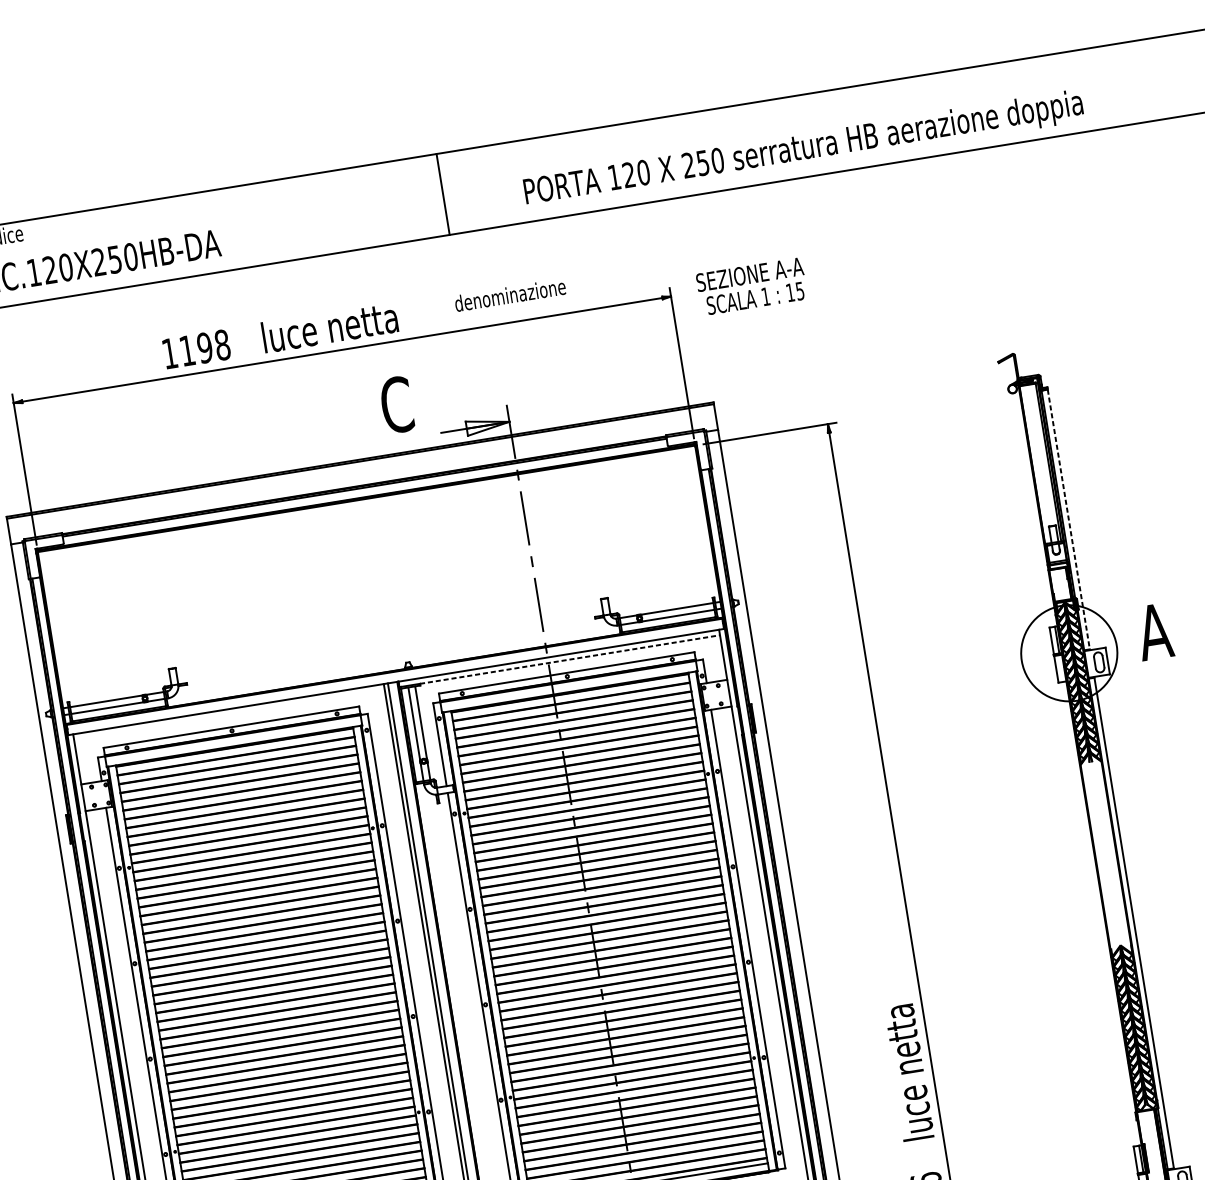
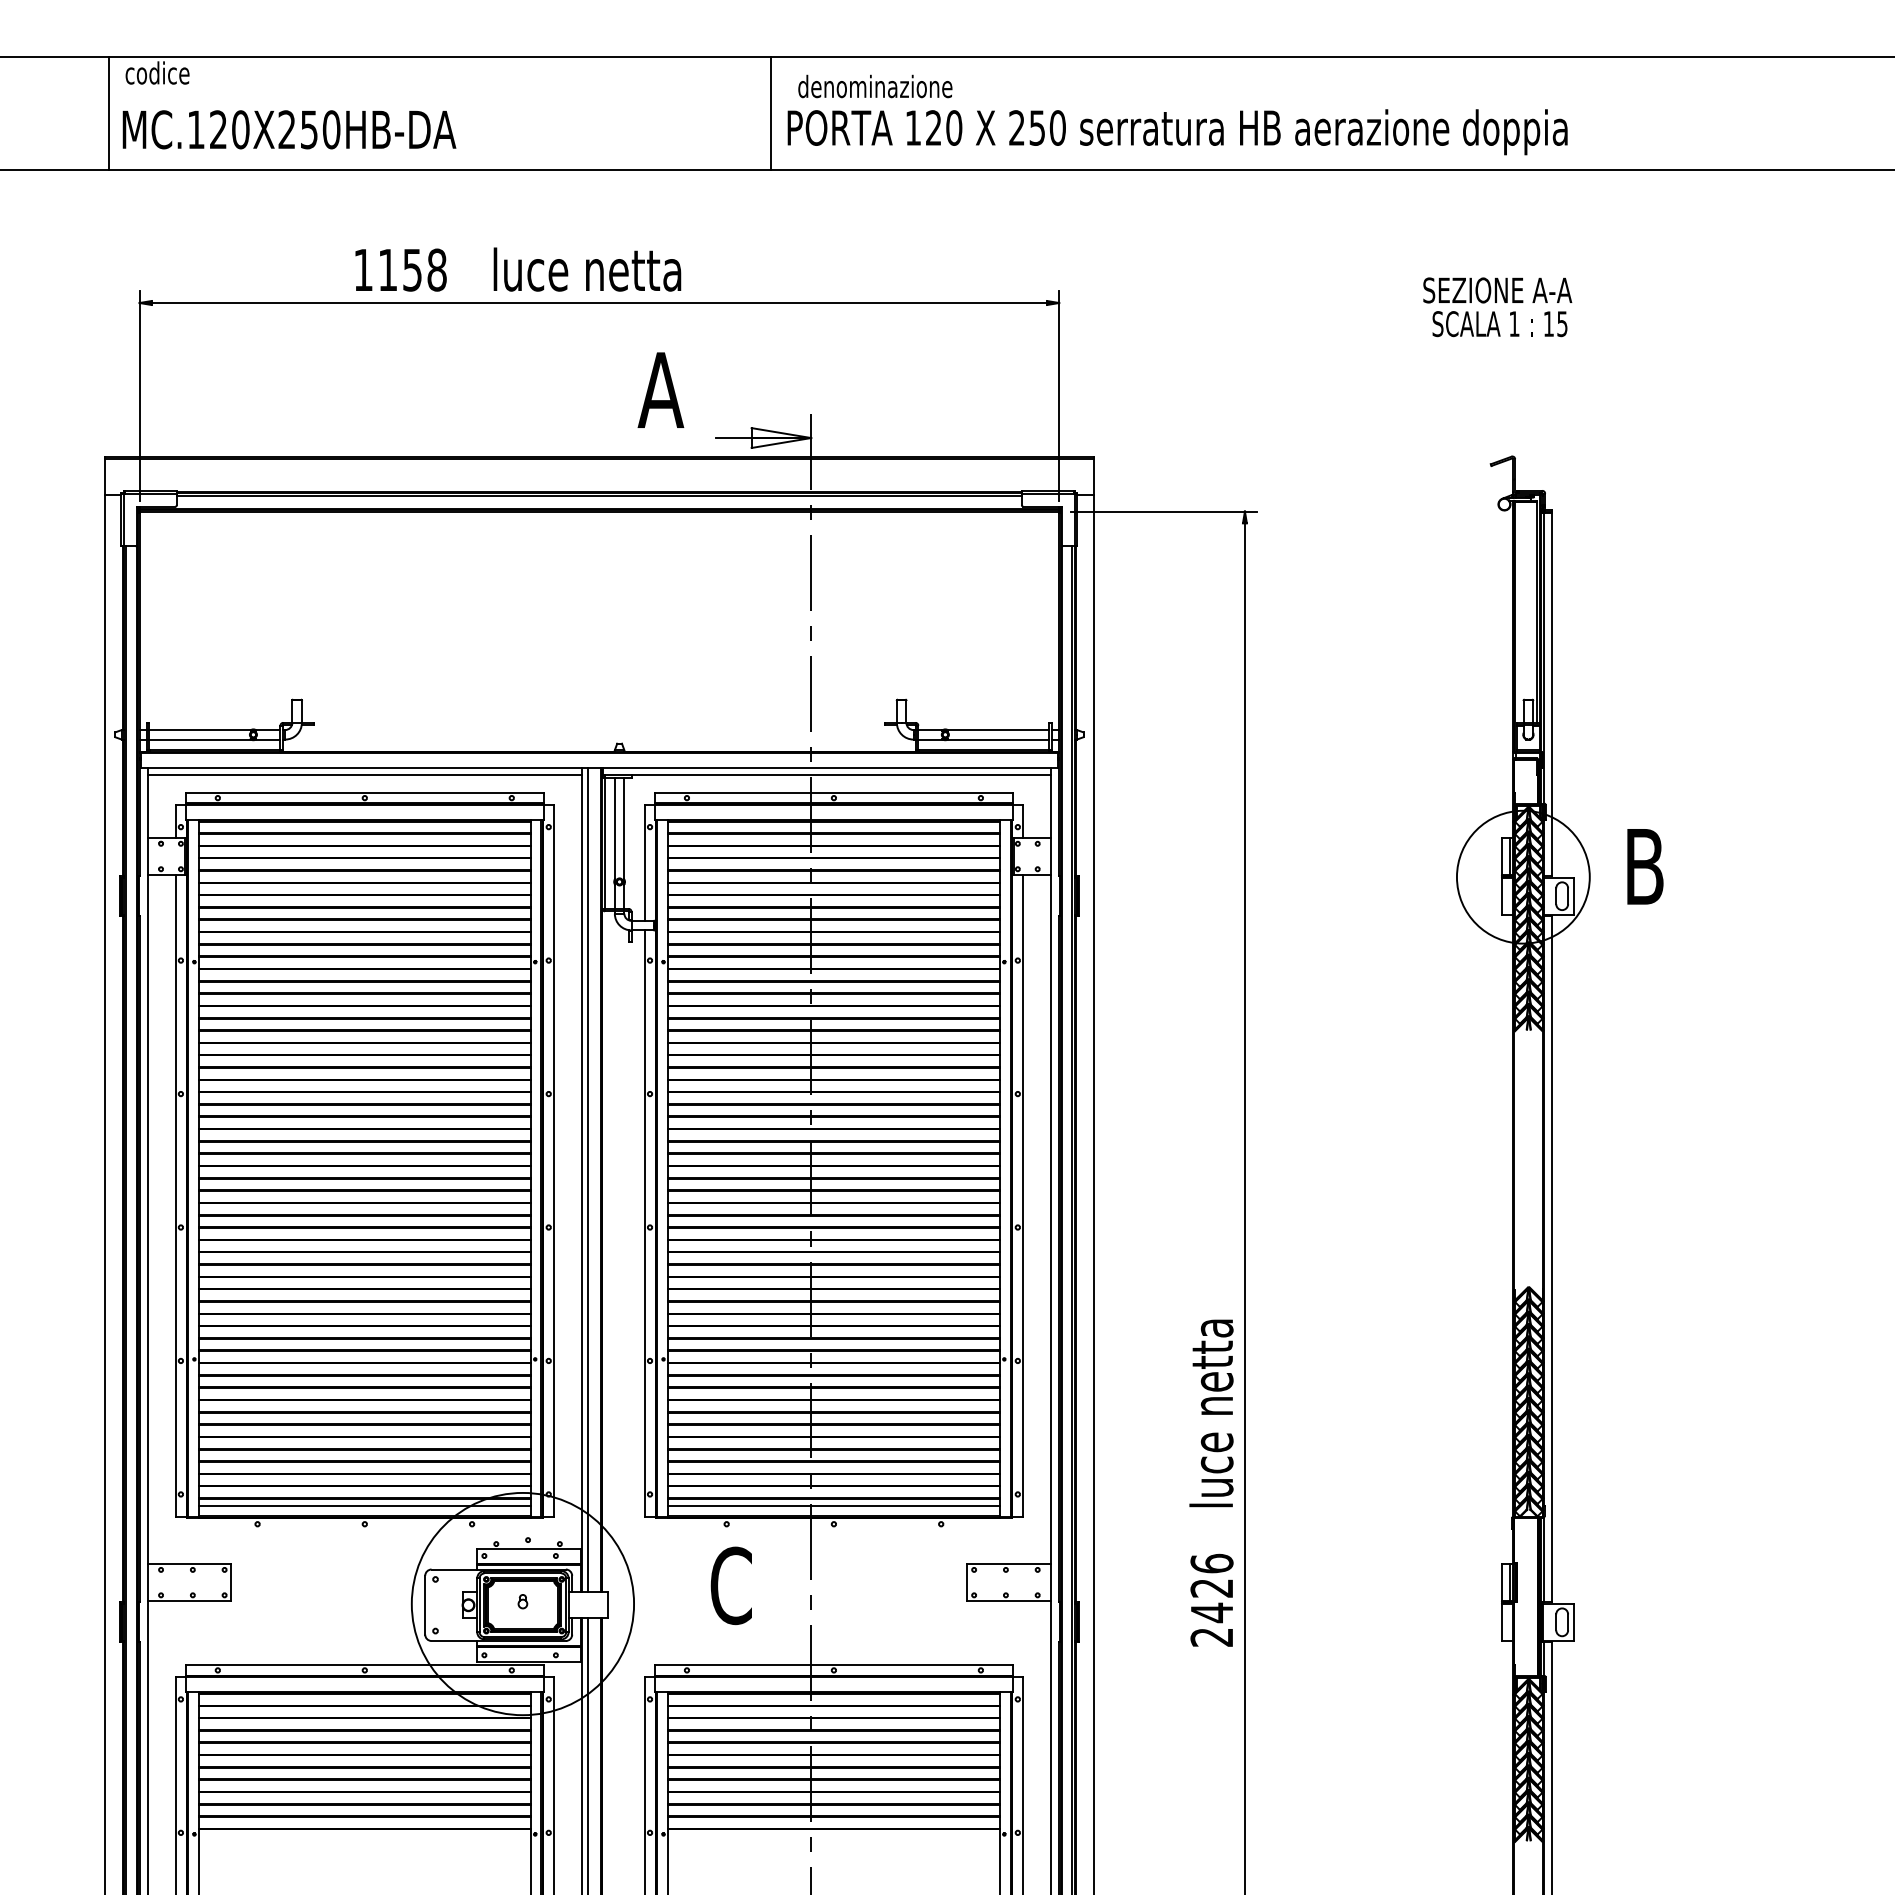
text: (803, 150) -> (1177, 132), moved
text: (751, 286) -> (1497, 307), moved
text: (510, 295) -> (875, 86), moved
text: (204, 347) -> (412, 269), 1198 -> 1158
text: (396, 405) -> (660, 390), C -> A
line: (1068, 519) -> (1552, 694), dashed -> solid
text: (1154, 631) -> (1644, 866), A -> B
line: (570, 659) -> (841, 775), dashed -> solid
line: (229, 714) -> (364, 775), added

